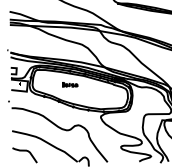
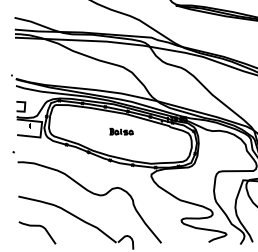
part: (70, 84) -> (122, 131), moved

